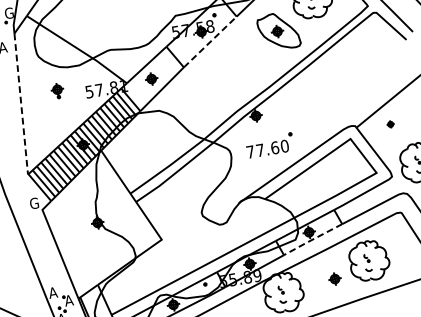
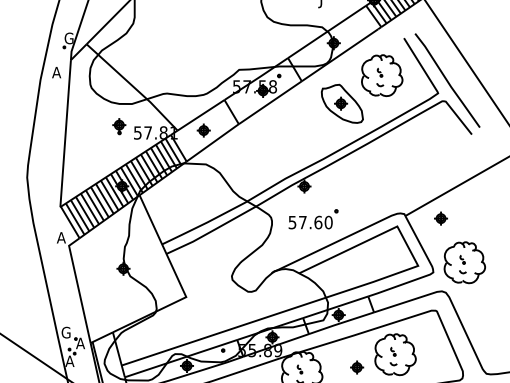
line: (210, 41) -> (270, 102), dashed -> solid
part: (57, 90) -> (119, 126), moved
line: (21, 104) -> (65, 134), dashed -> solid
part: (390, 124) -> (440, 218), size x1.67
text: (250, 151) -> (292, 222), 77.60 -> 57.60
text: (33, 203) -> (61, 237), G -> A
line: (312, 240) -> (340, 323), dashed -> solid
text: (52, 292) -> (65, 332), A -> G

